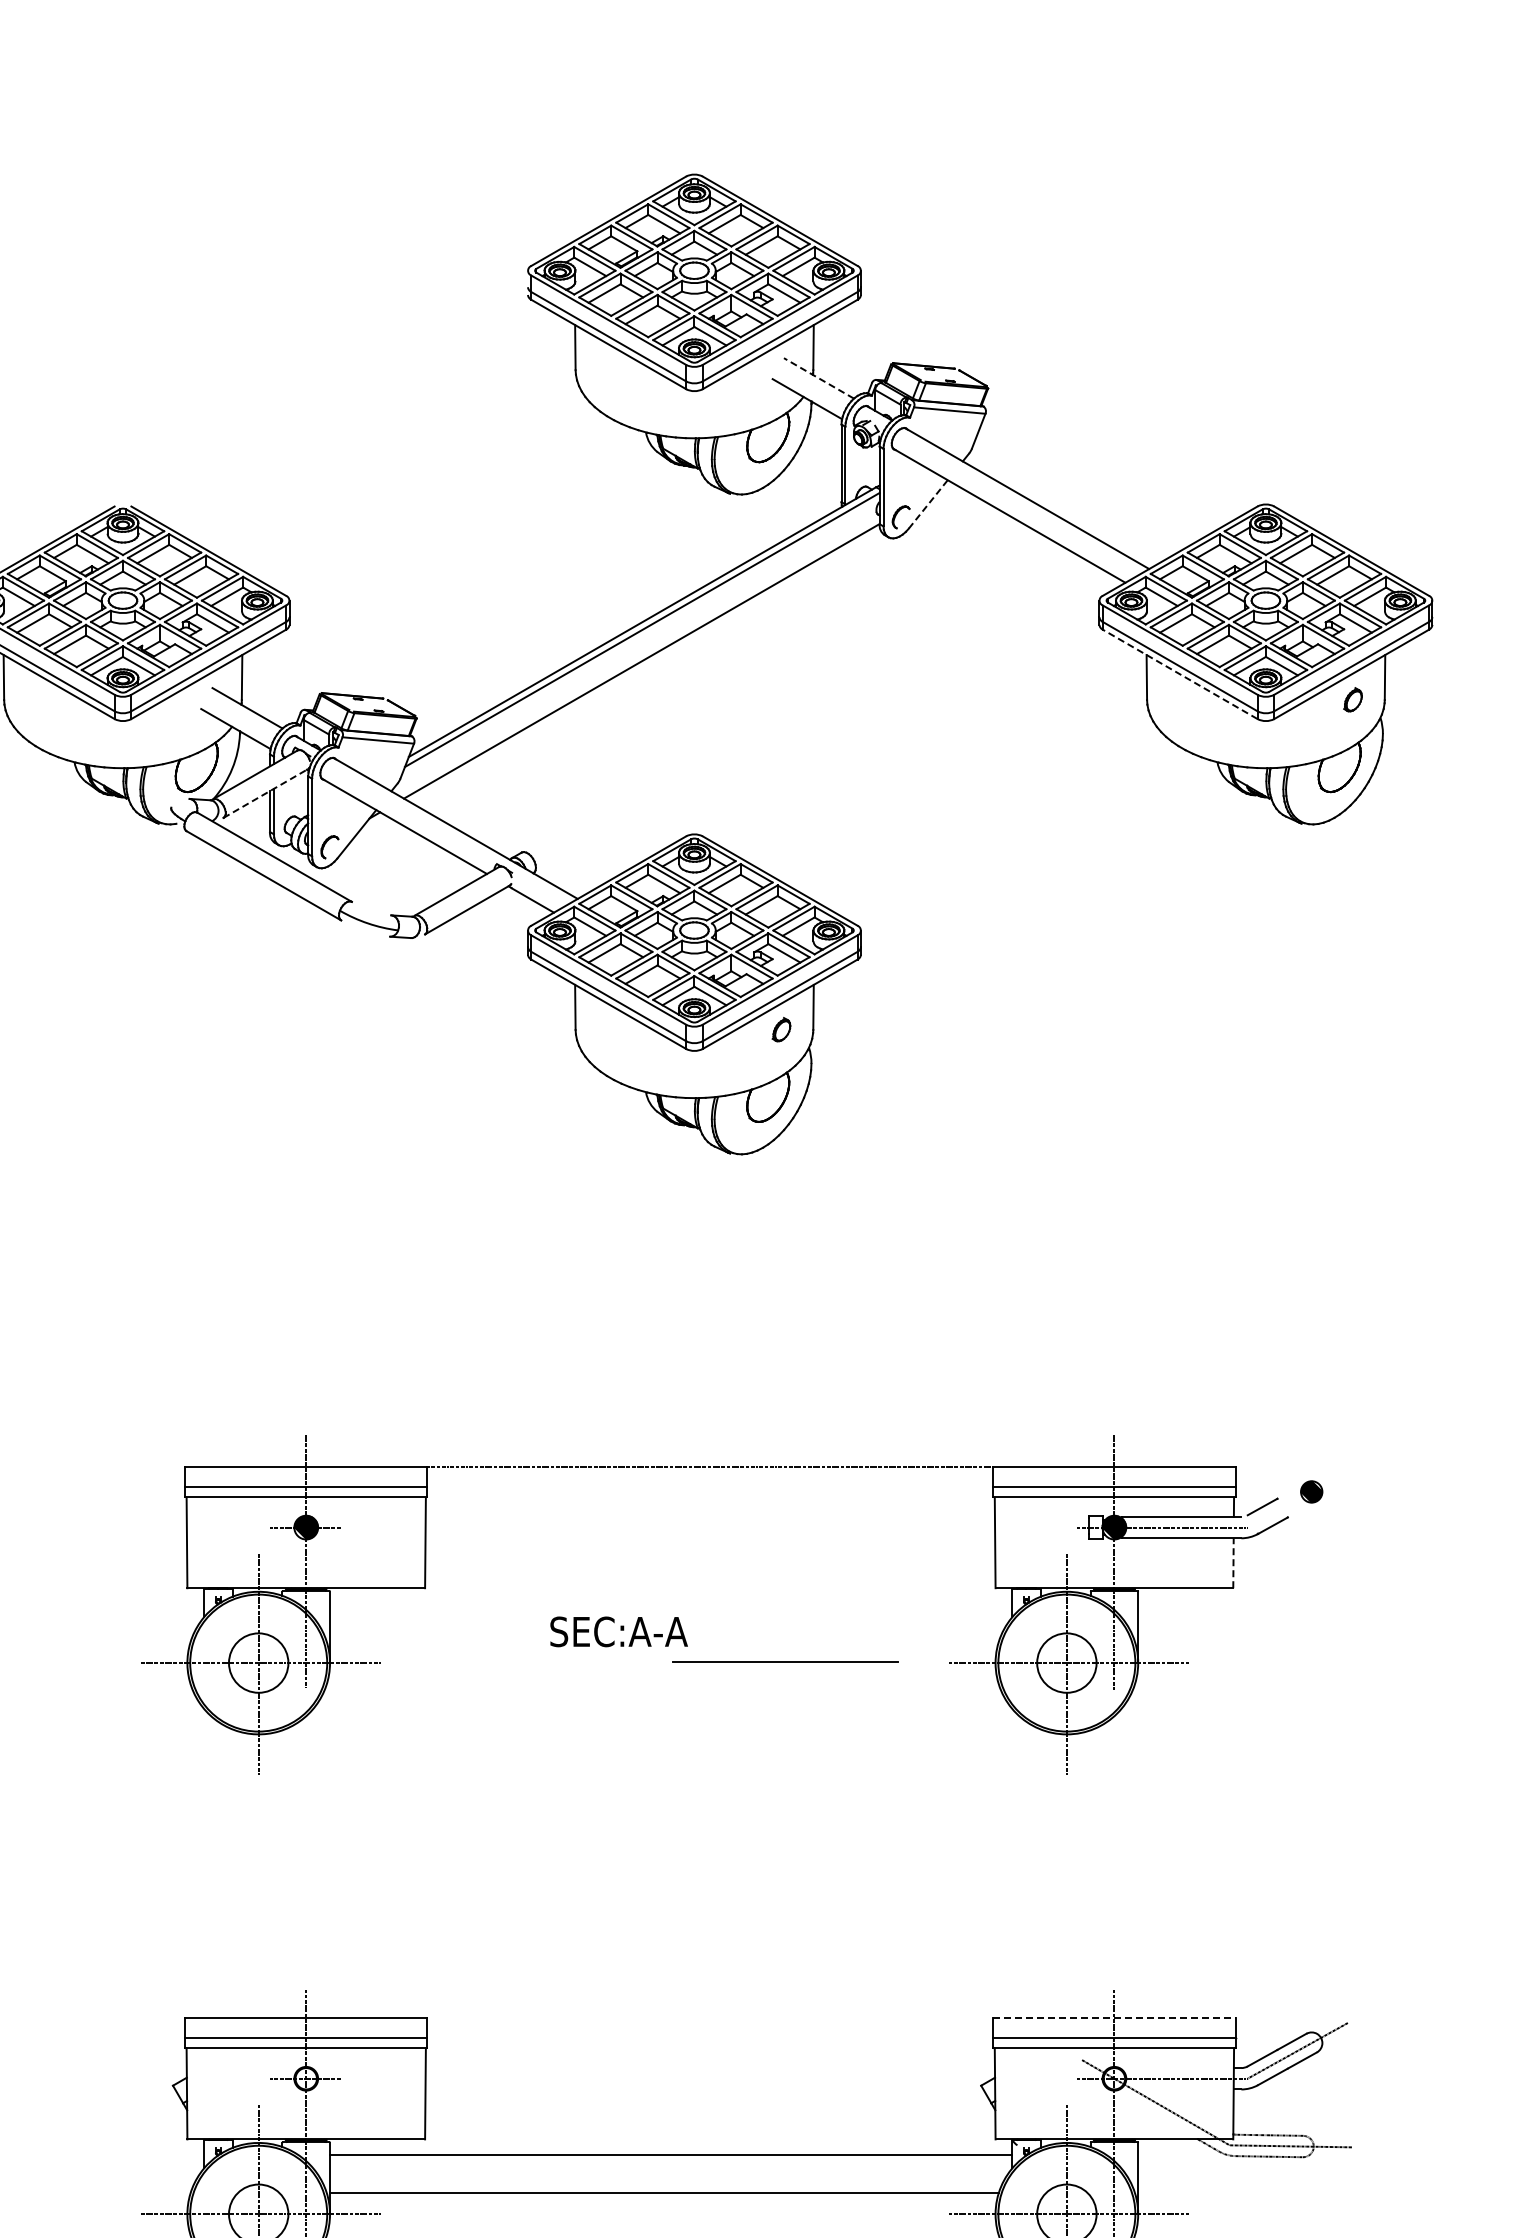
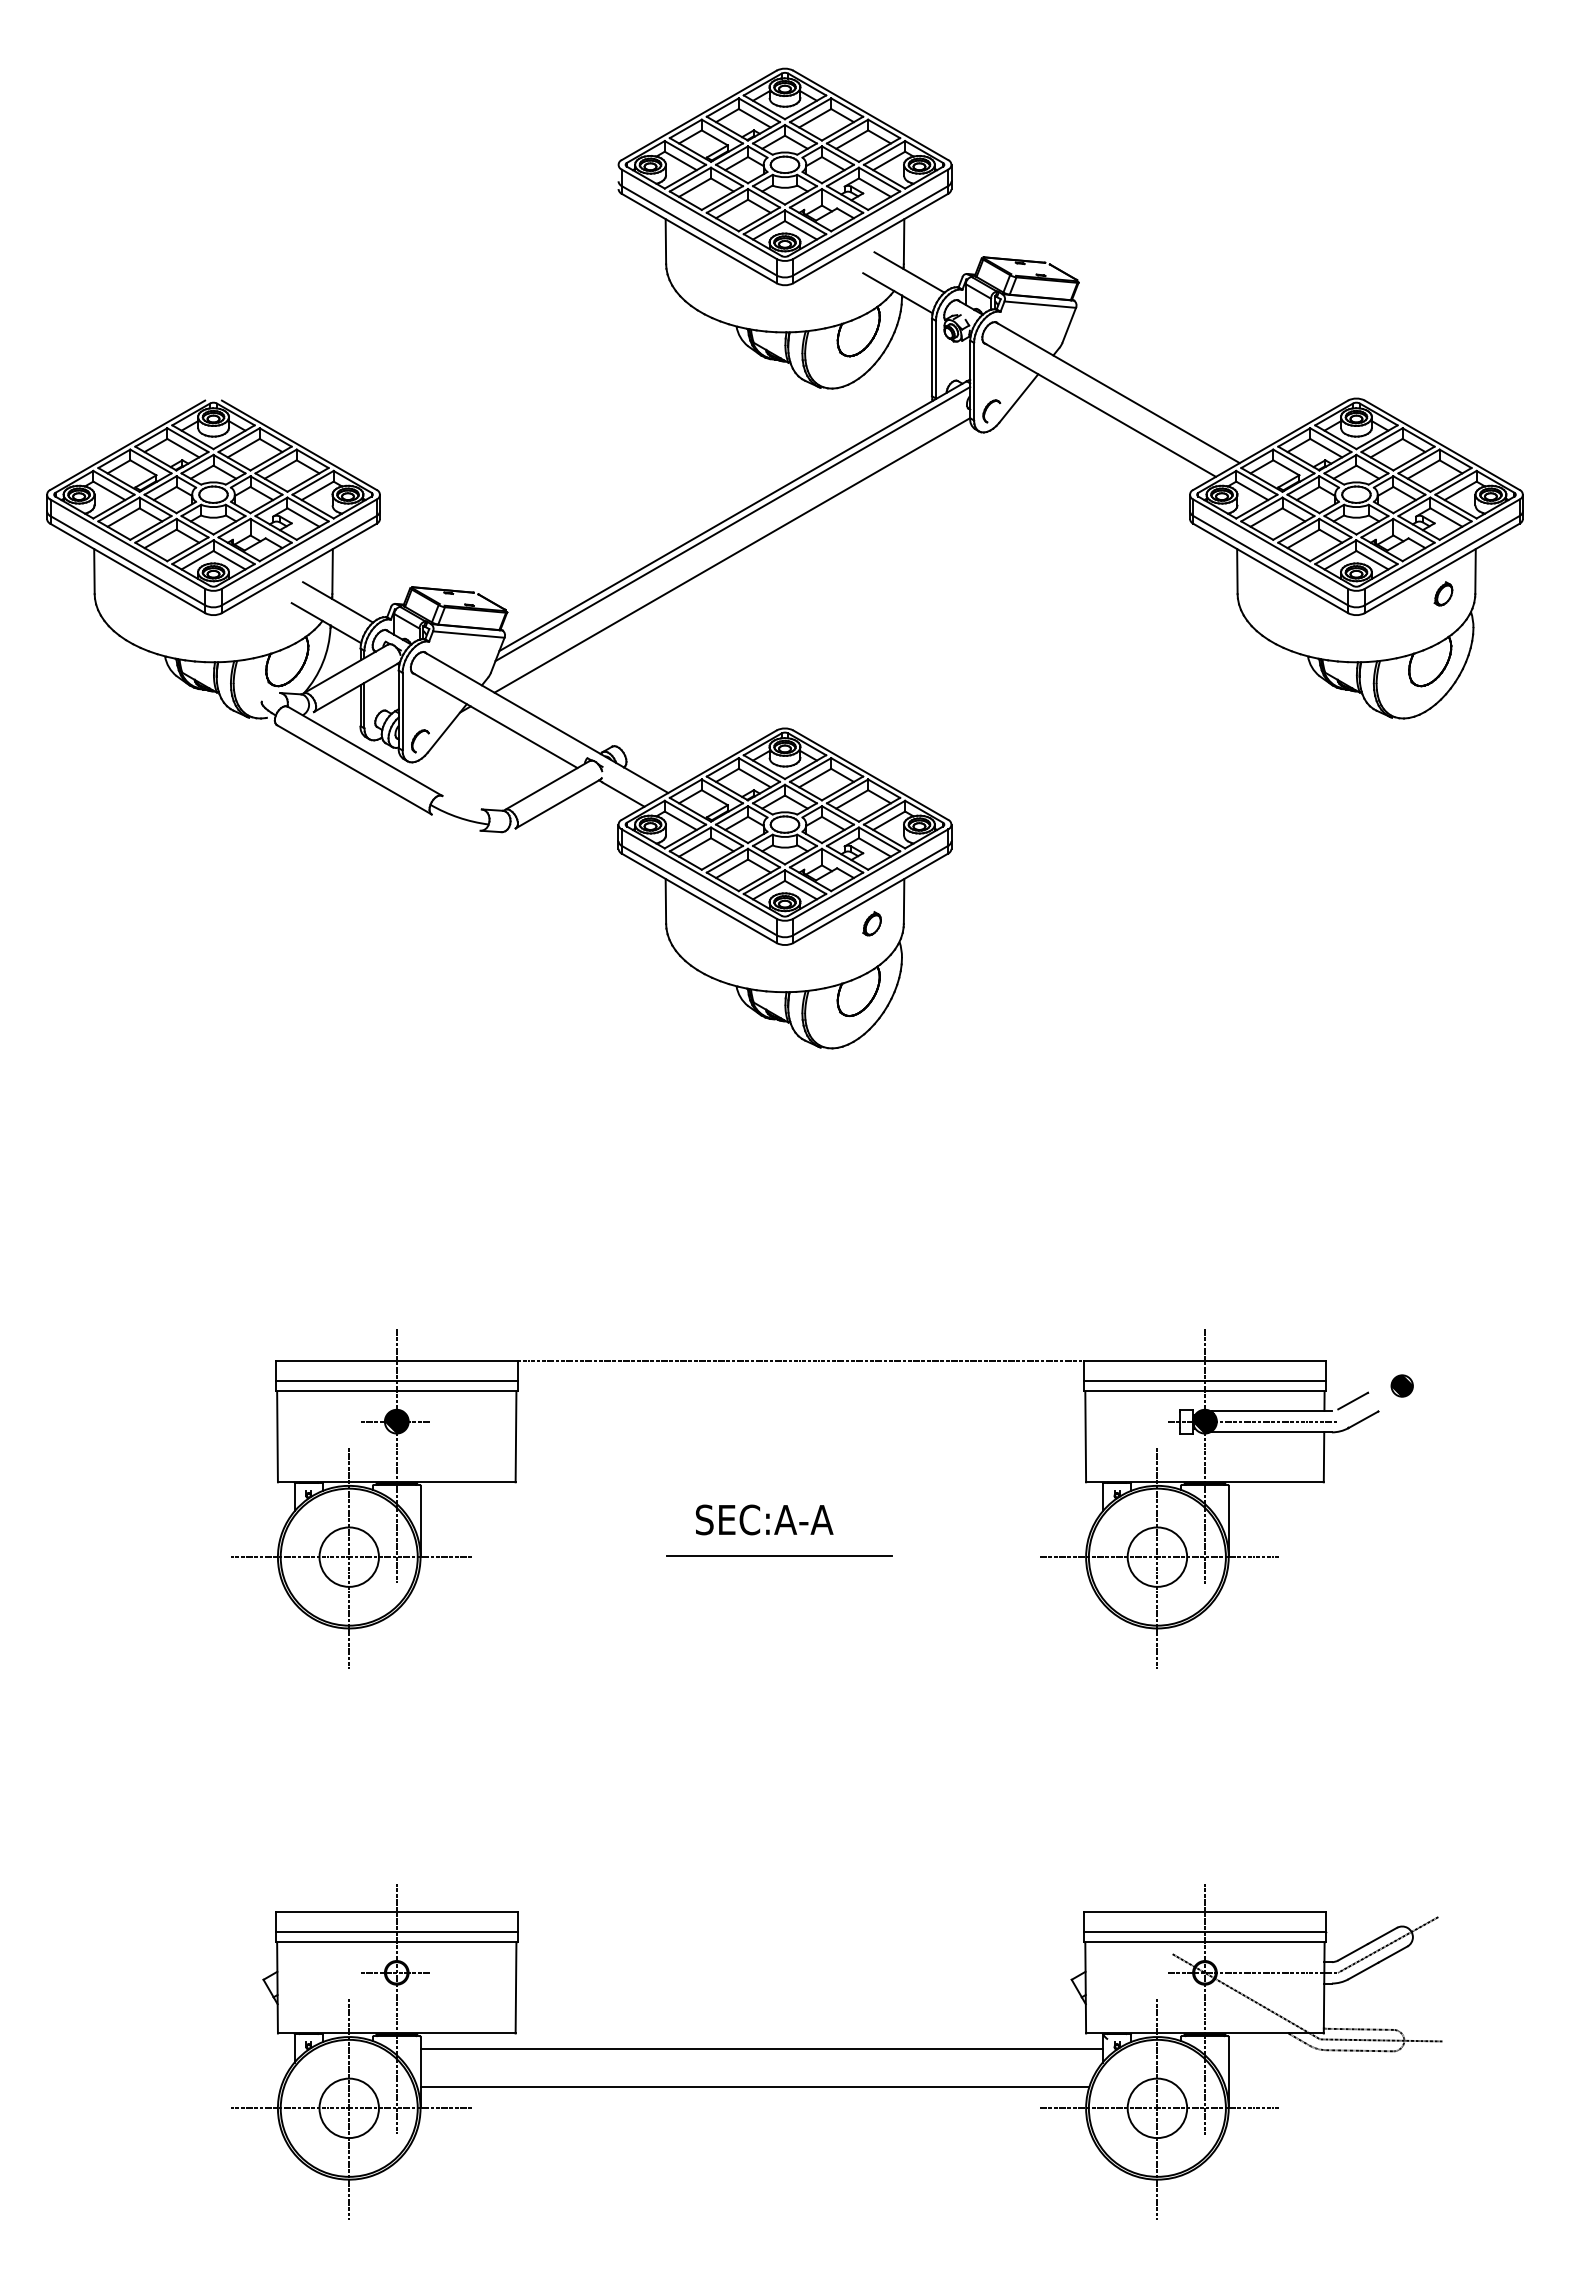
line: (818, 378) -> (909, 272), dashed -> solid
line: (928, 504) -> (1019, 398), dashed -> solid
line: (1179, 674) -> (1270, 568), dashed -> solid
line: (265, 793) -> (356, 687), dashed -> solid
line: (1233, 1563) -> (1324, 1457), dashed -> solid
text: (618, 1631) -> (764, 1519), moved
line: (785, 1661) -> (779, 1555), moved
line: (1114, 2018) -> (1205, 1912), dashed -> solid

